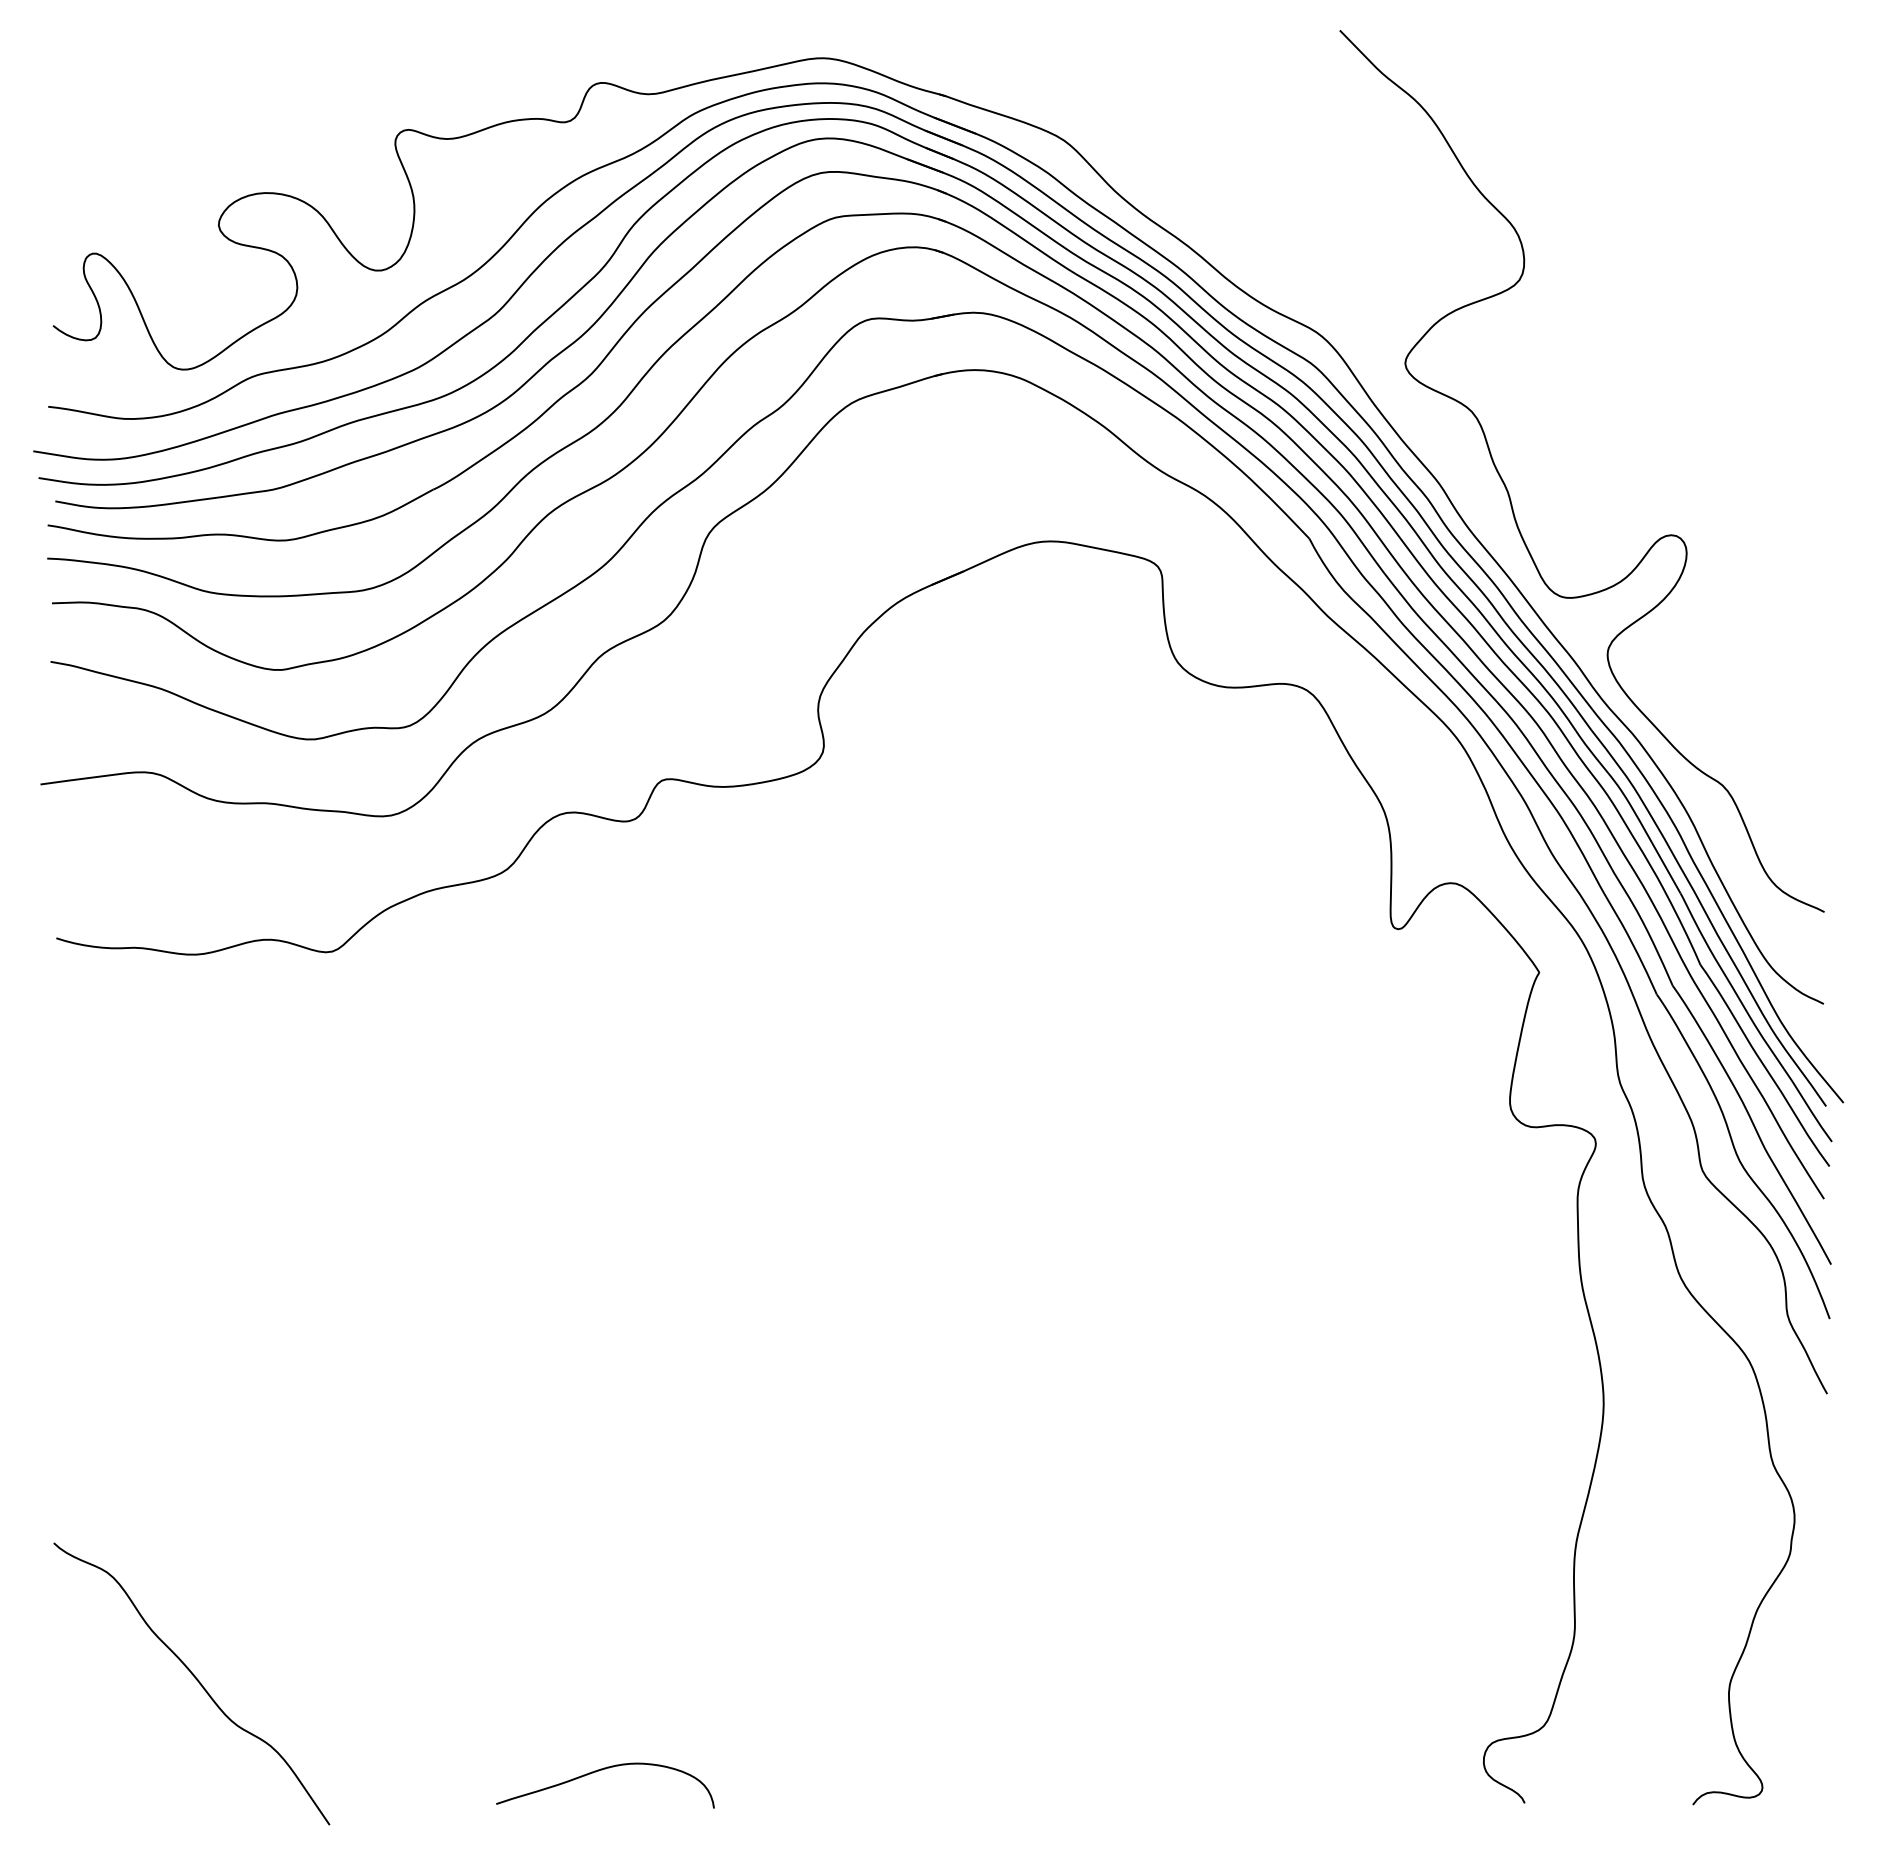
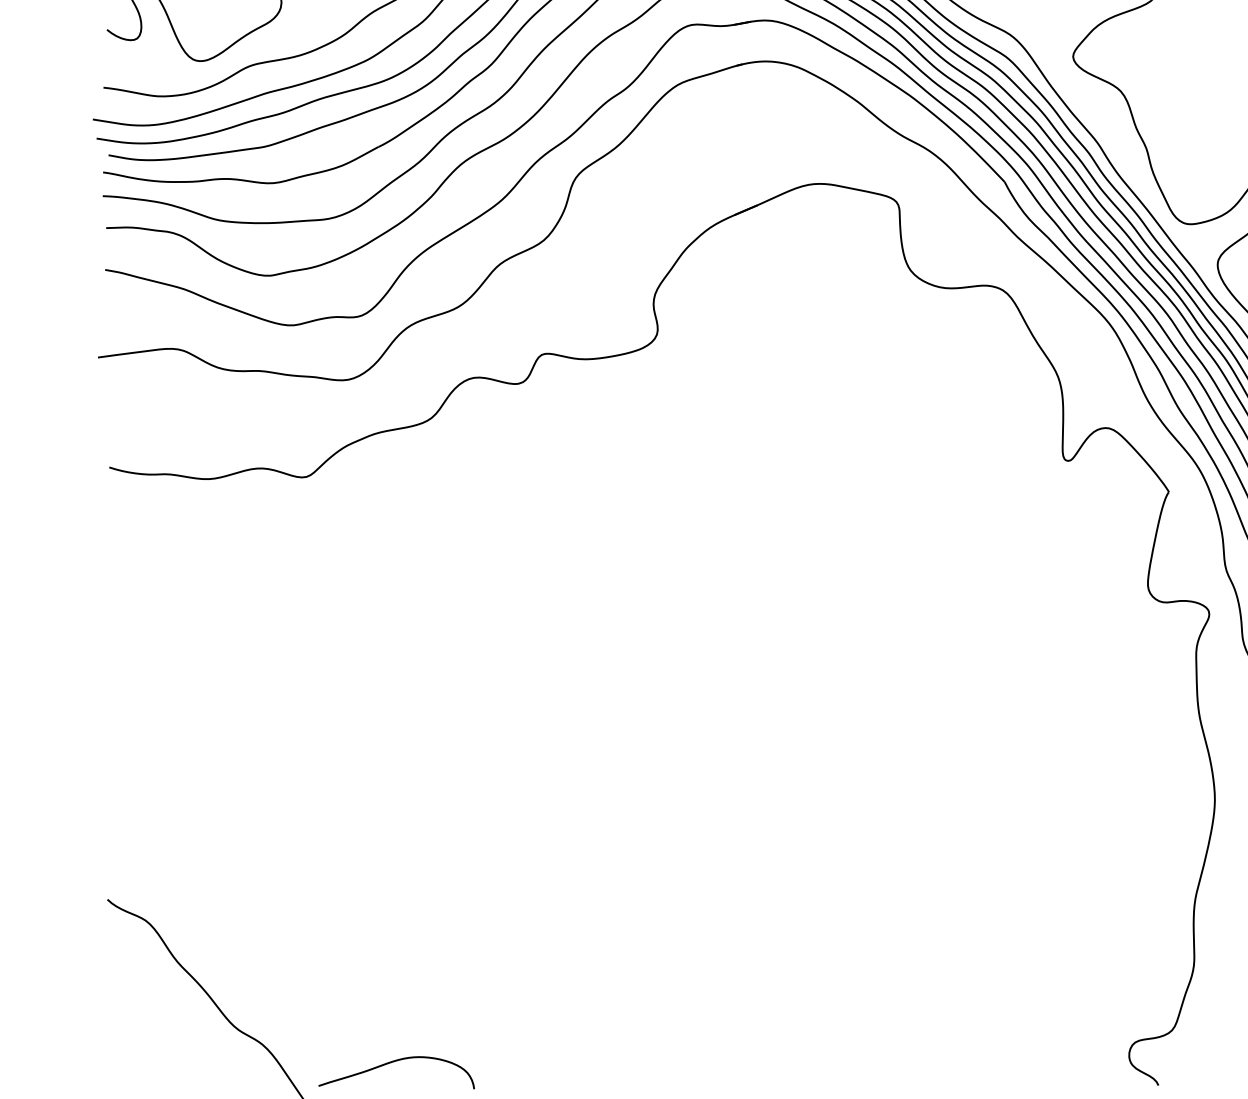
curve: (599, 1771) -> (392, 1062), moved

